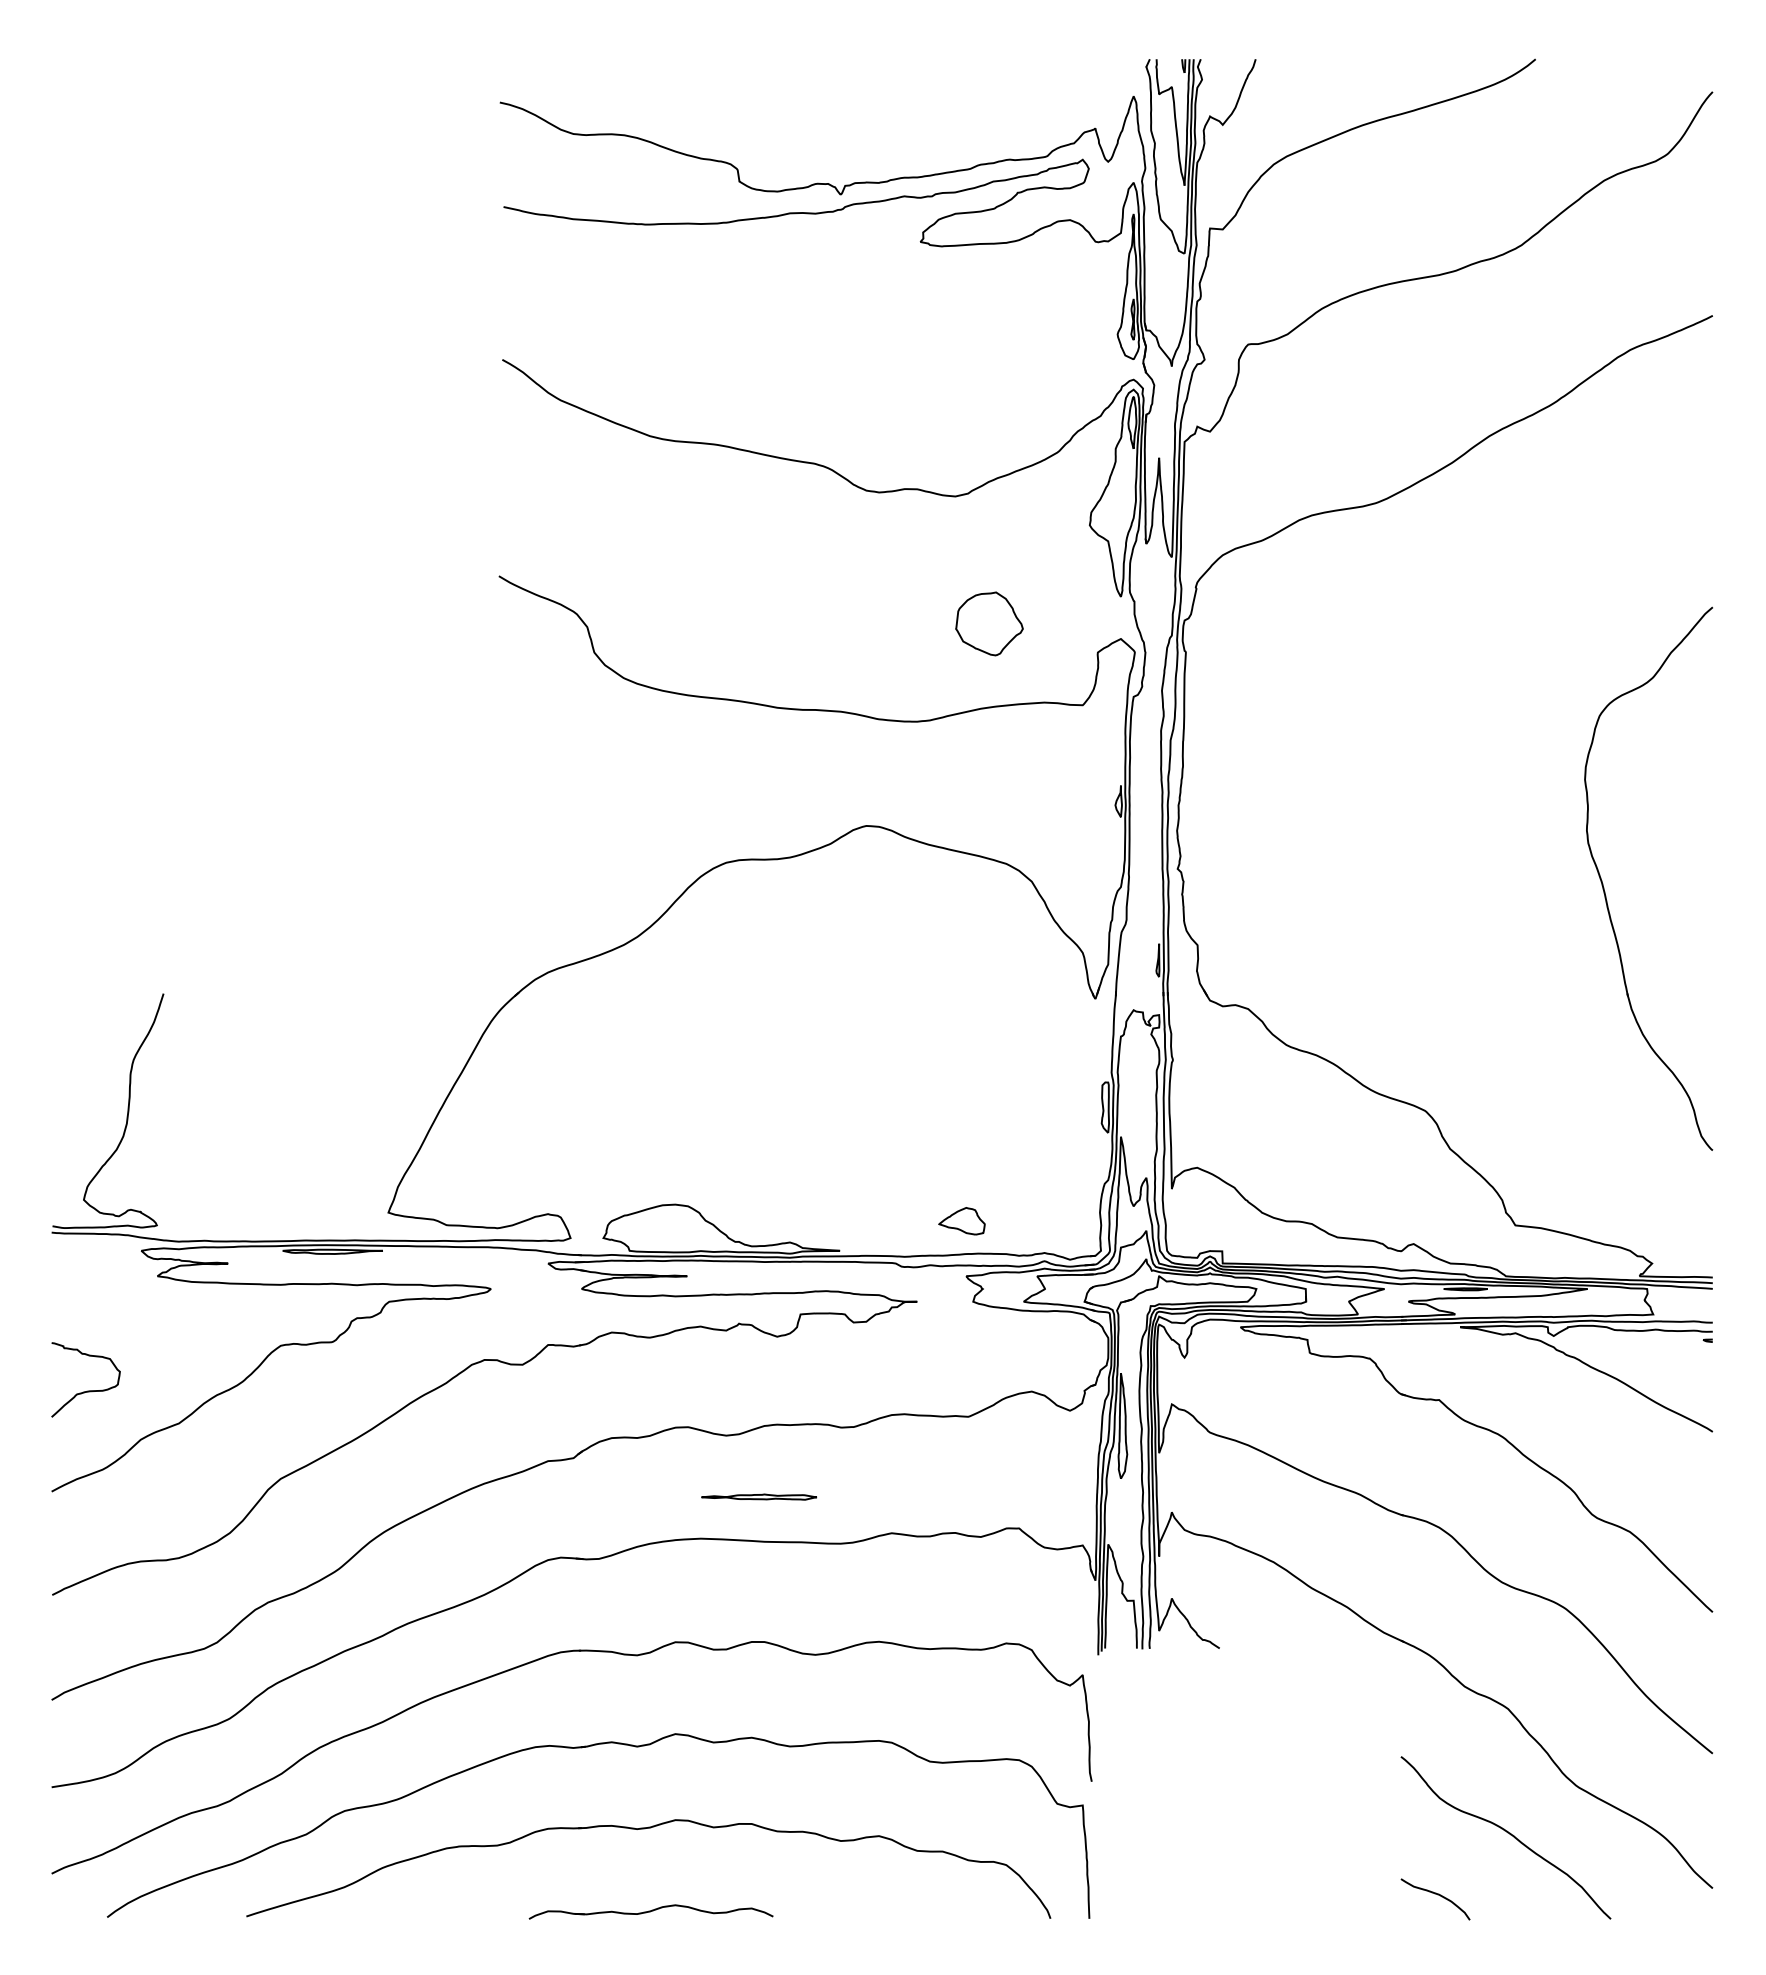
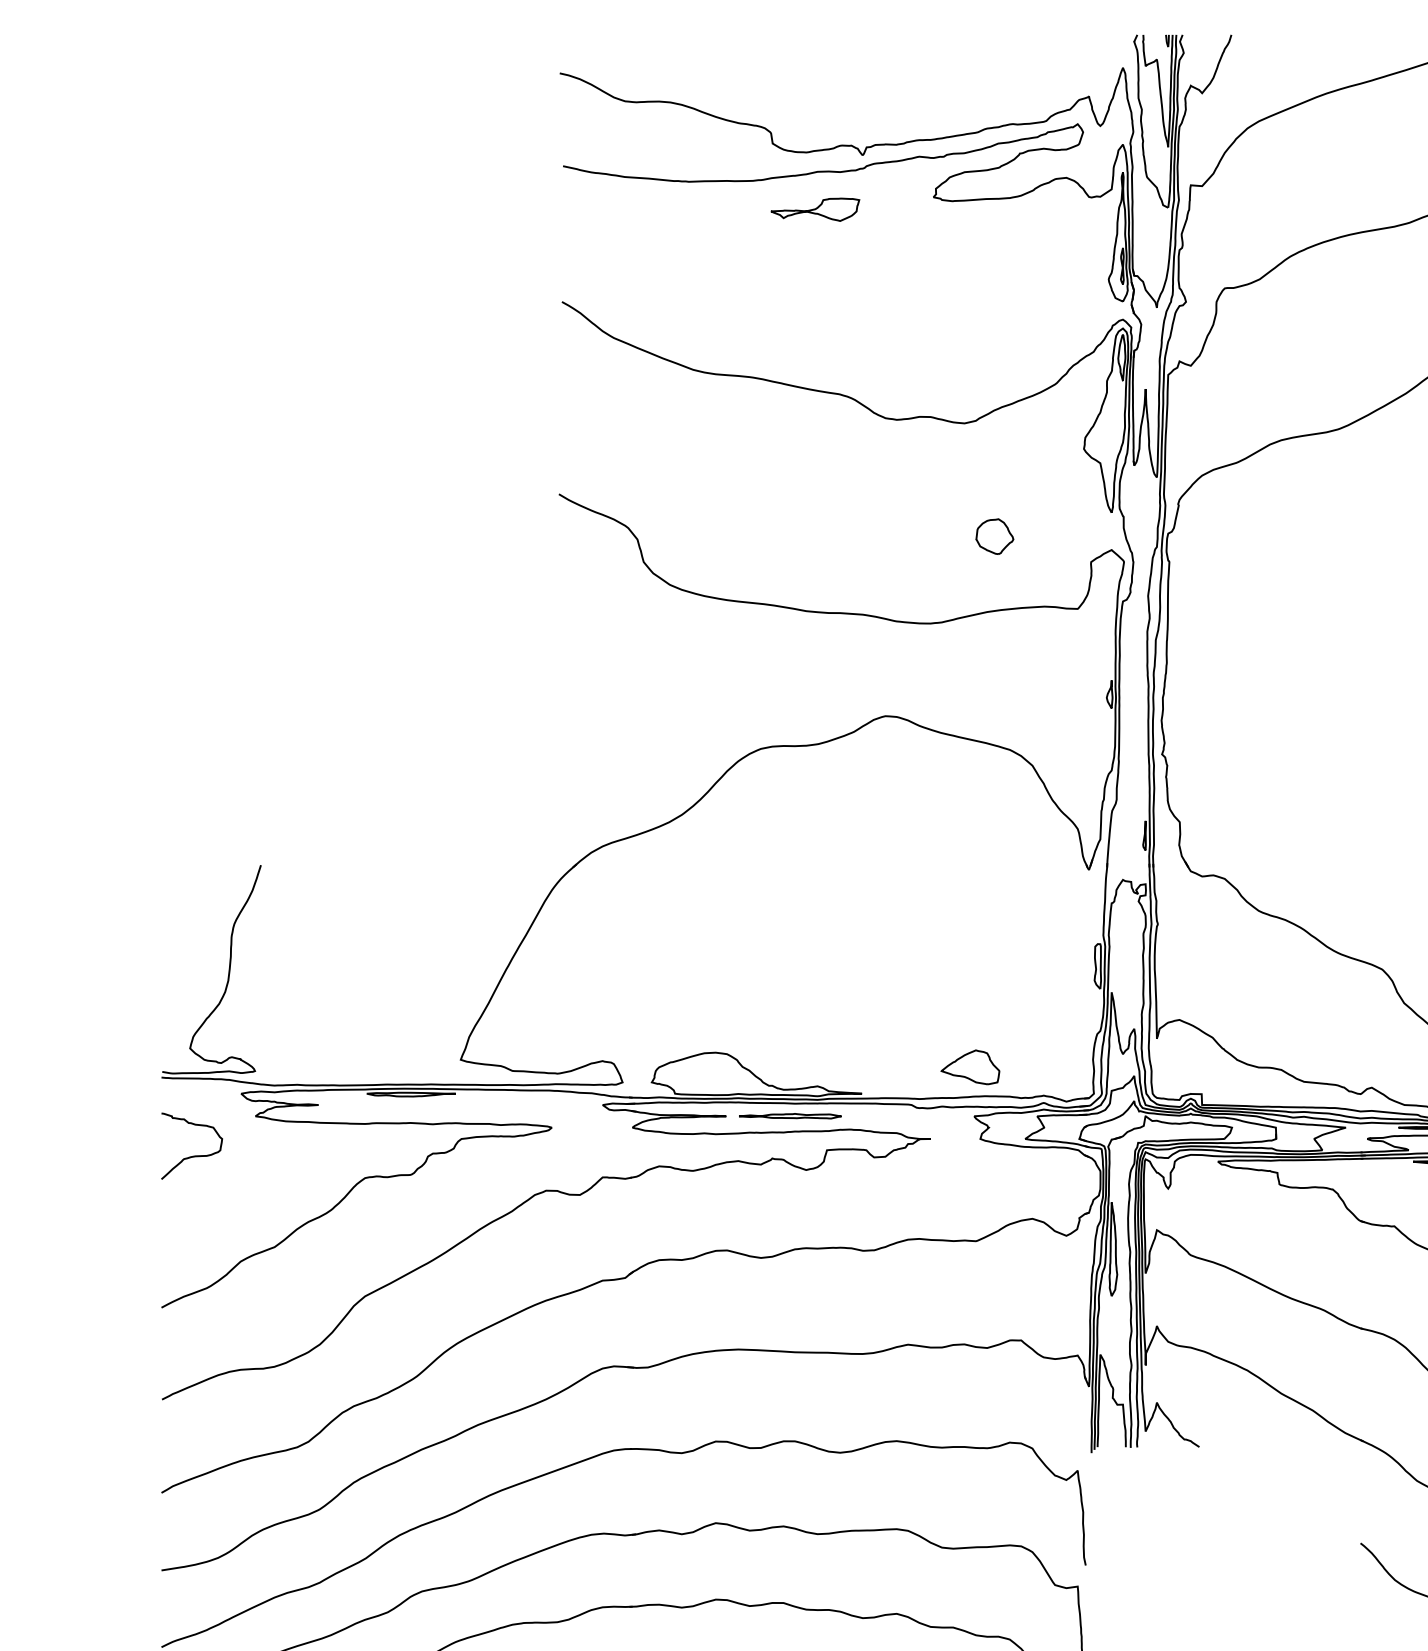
part: (787, 255) -> (815, 209), added
part: (989, 623) -> (994, 536), size x0.62
part: (961, 1221) -> (969, 1067), size x1.43
curve: (87, 1390) -> (193, 1155), moved
part: (759, 1496) -> (790, 1115), moved

